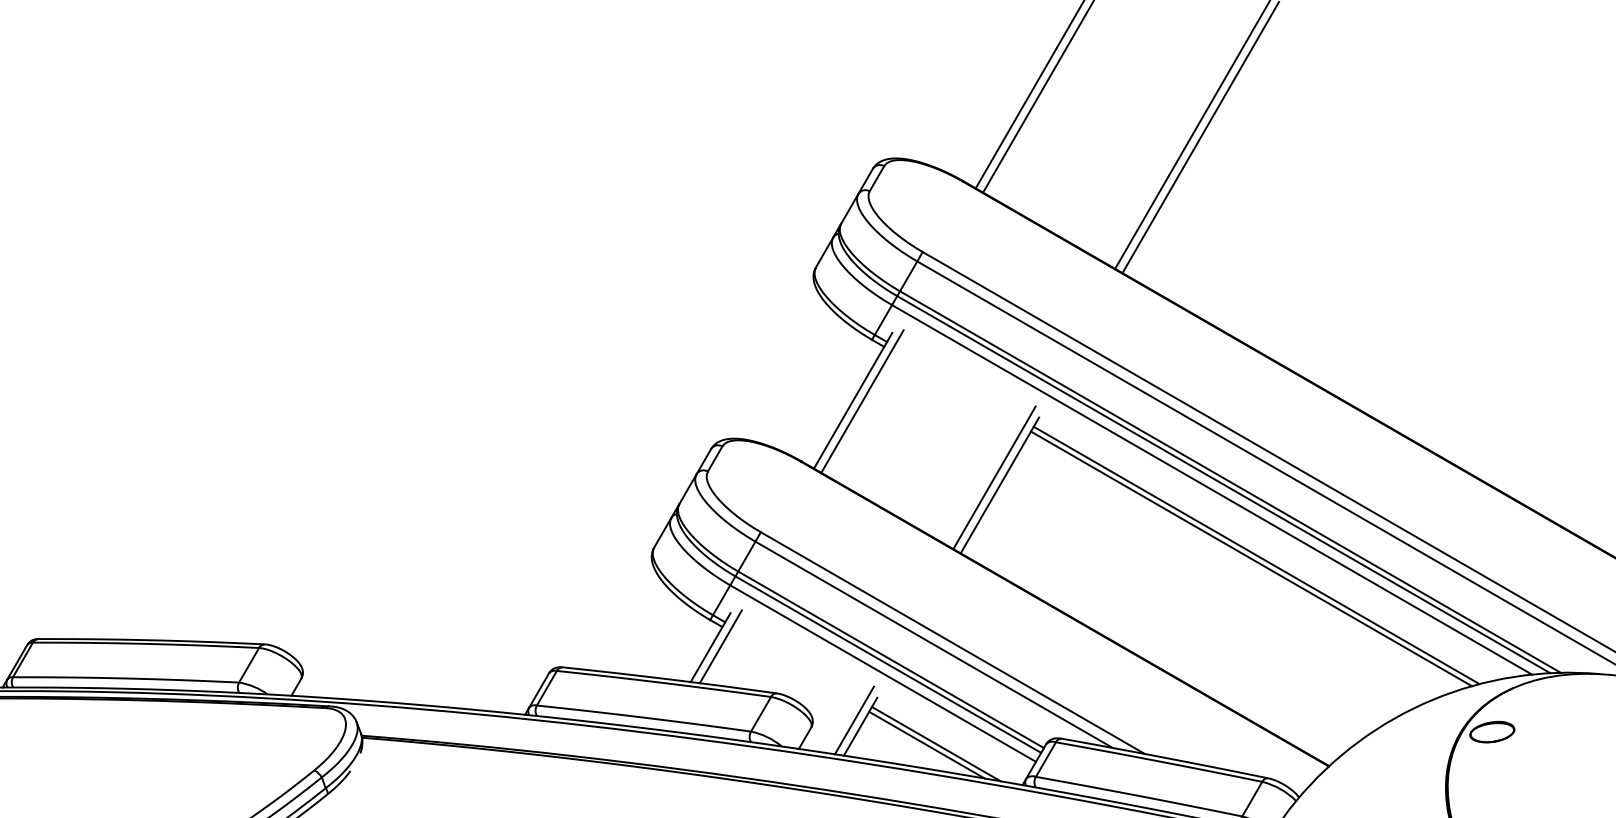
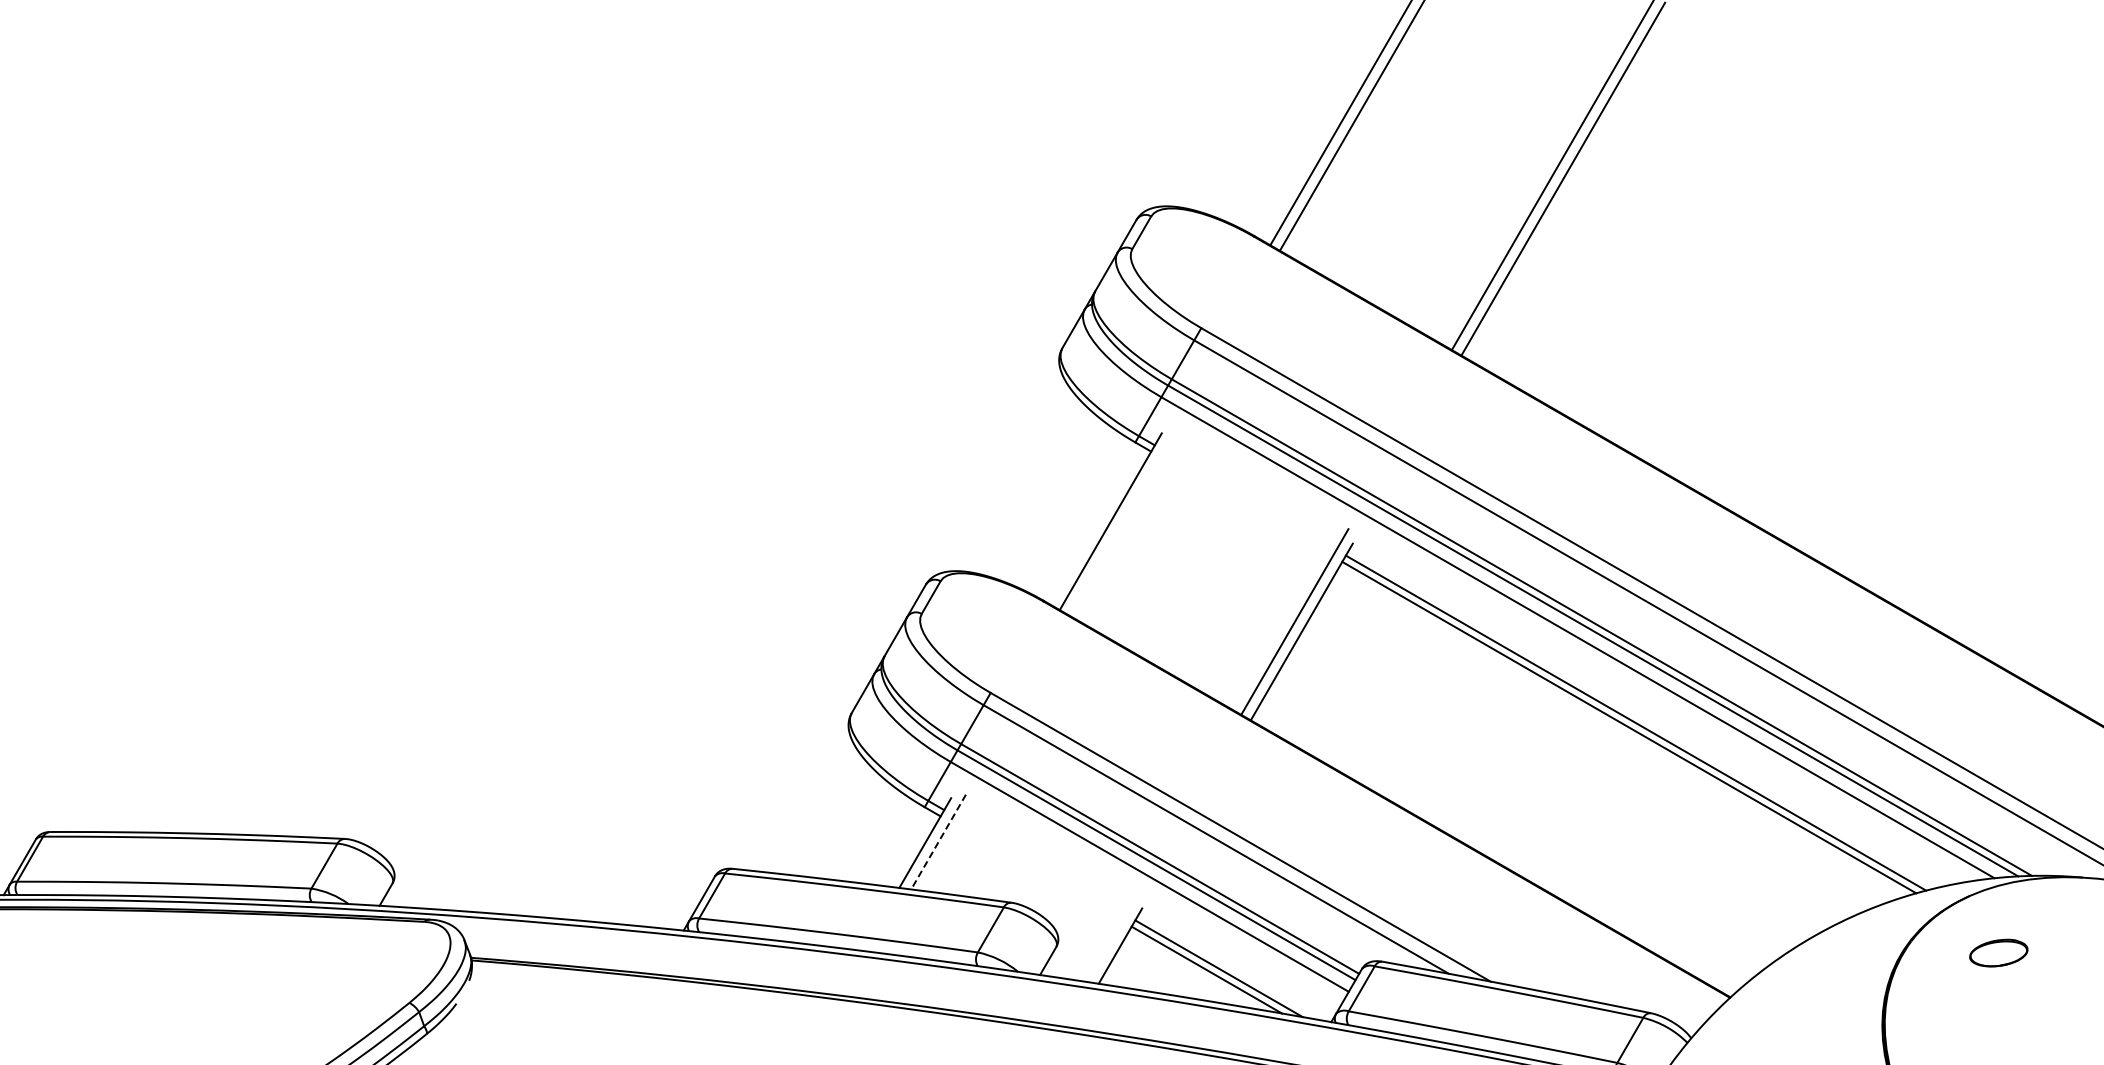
line: (862, 401) -> (1122, 522), removed
line: (720, 647) -> (938, 842), solid -> dashed
line: (854, 720) -> (1112, 937), removed
part: (1492, 731) -> (1998, 952), moved

